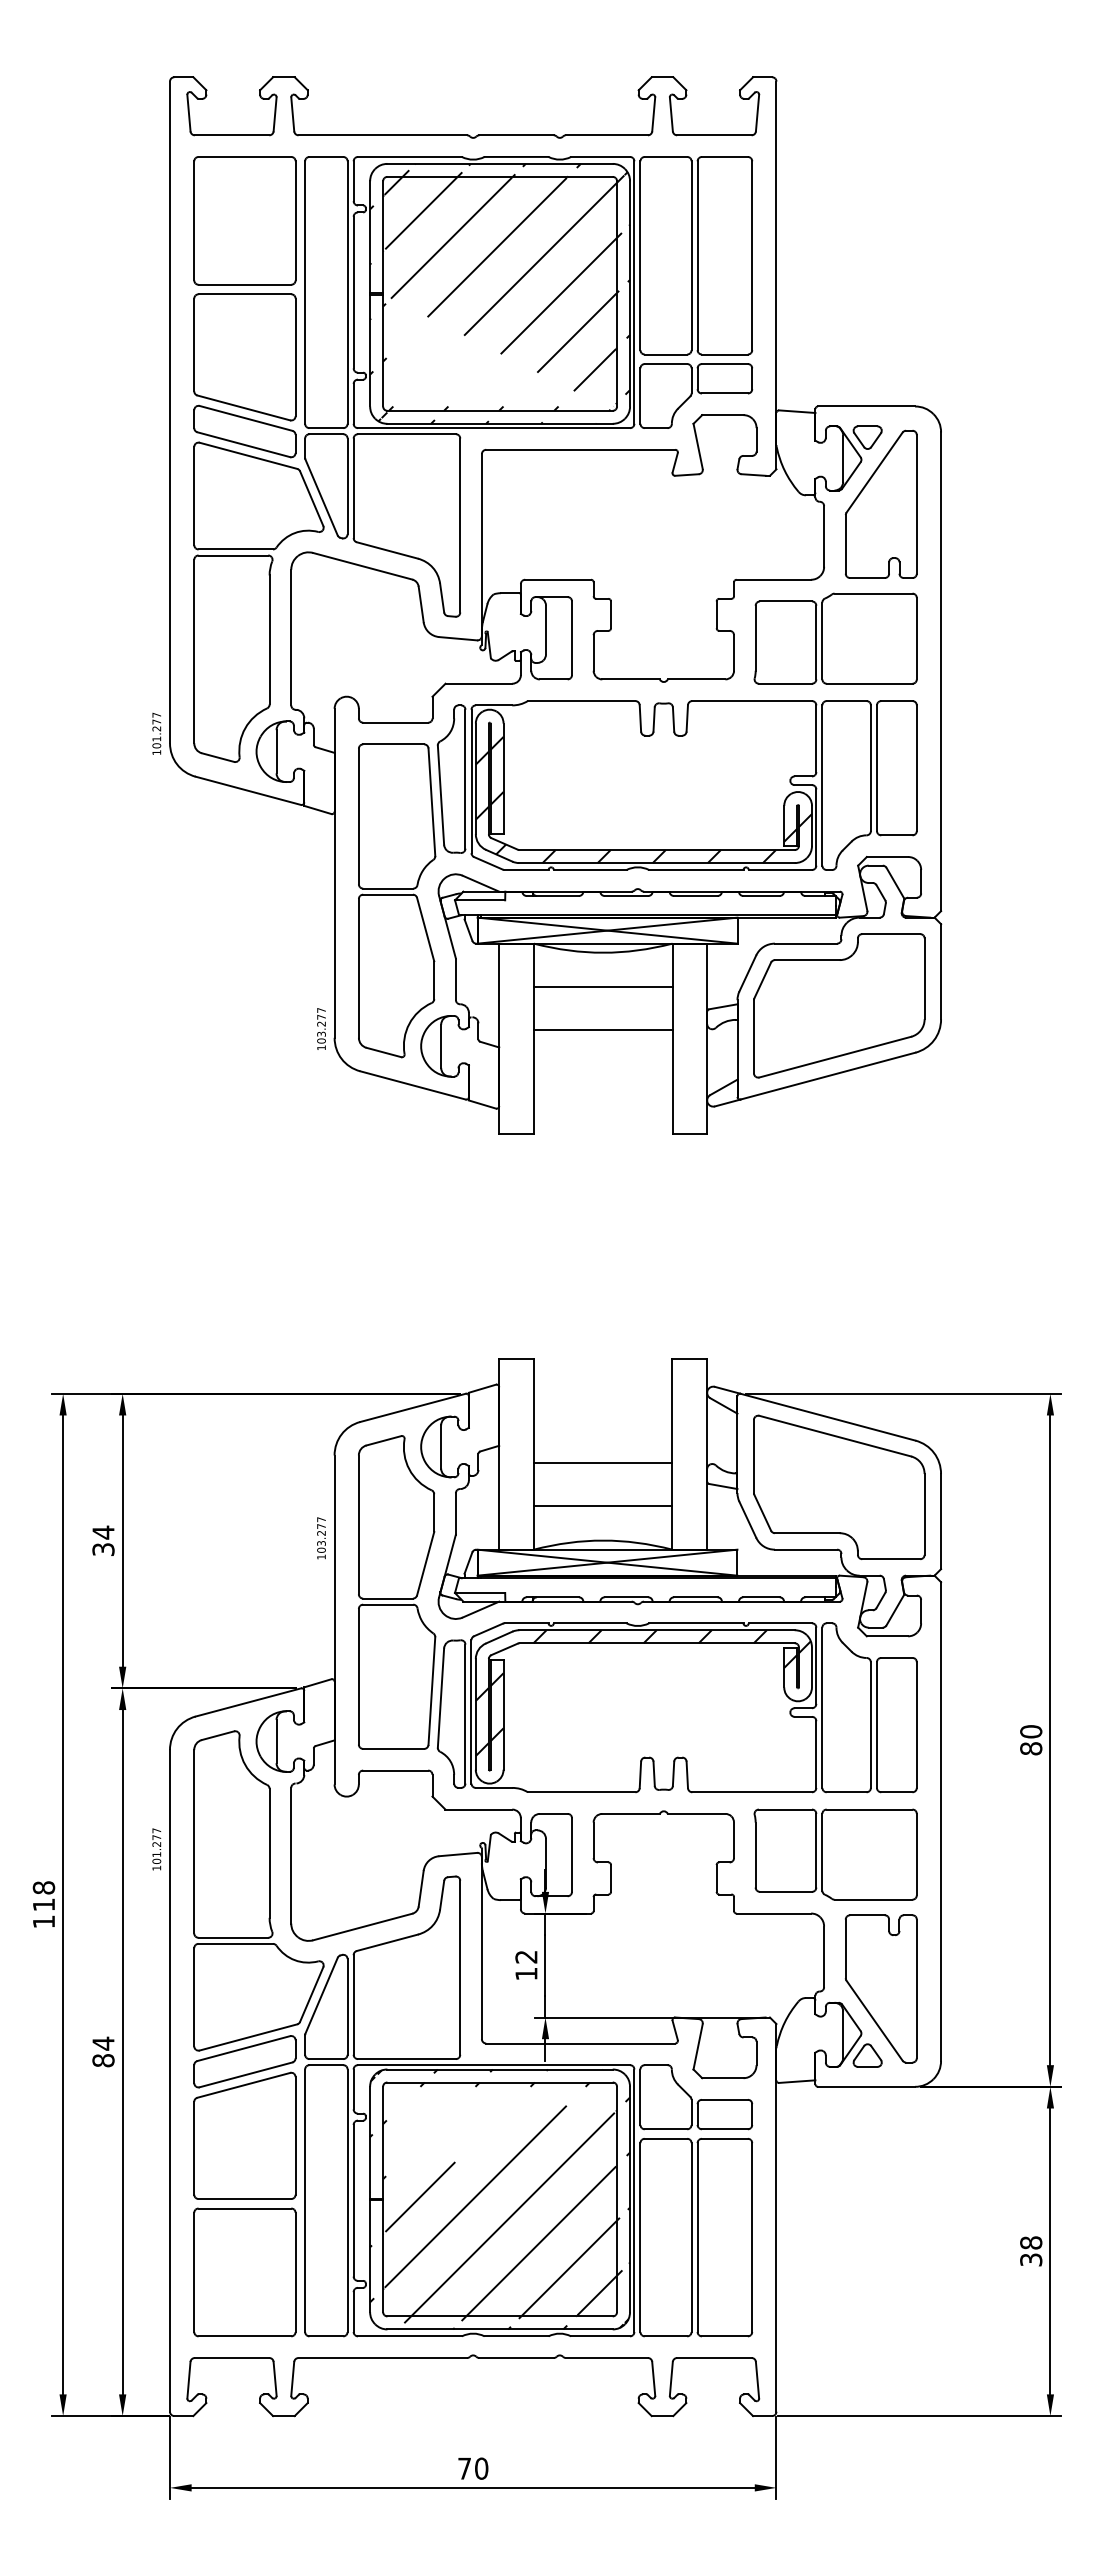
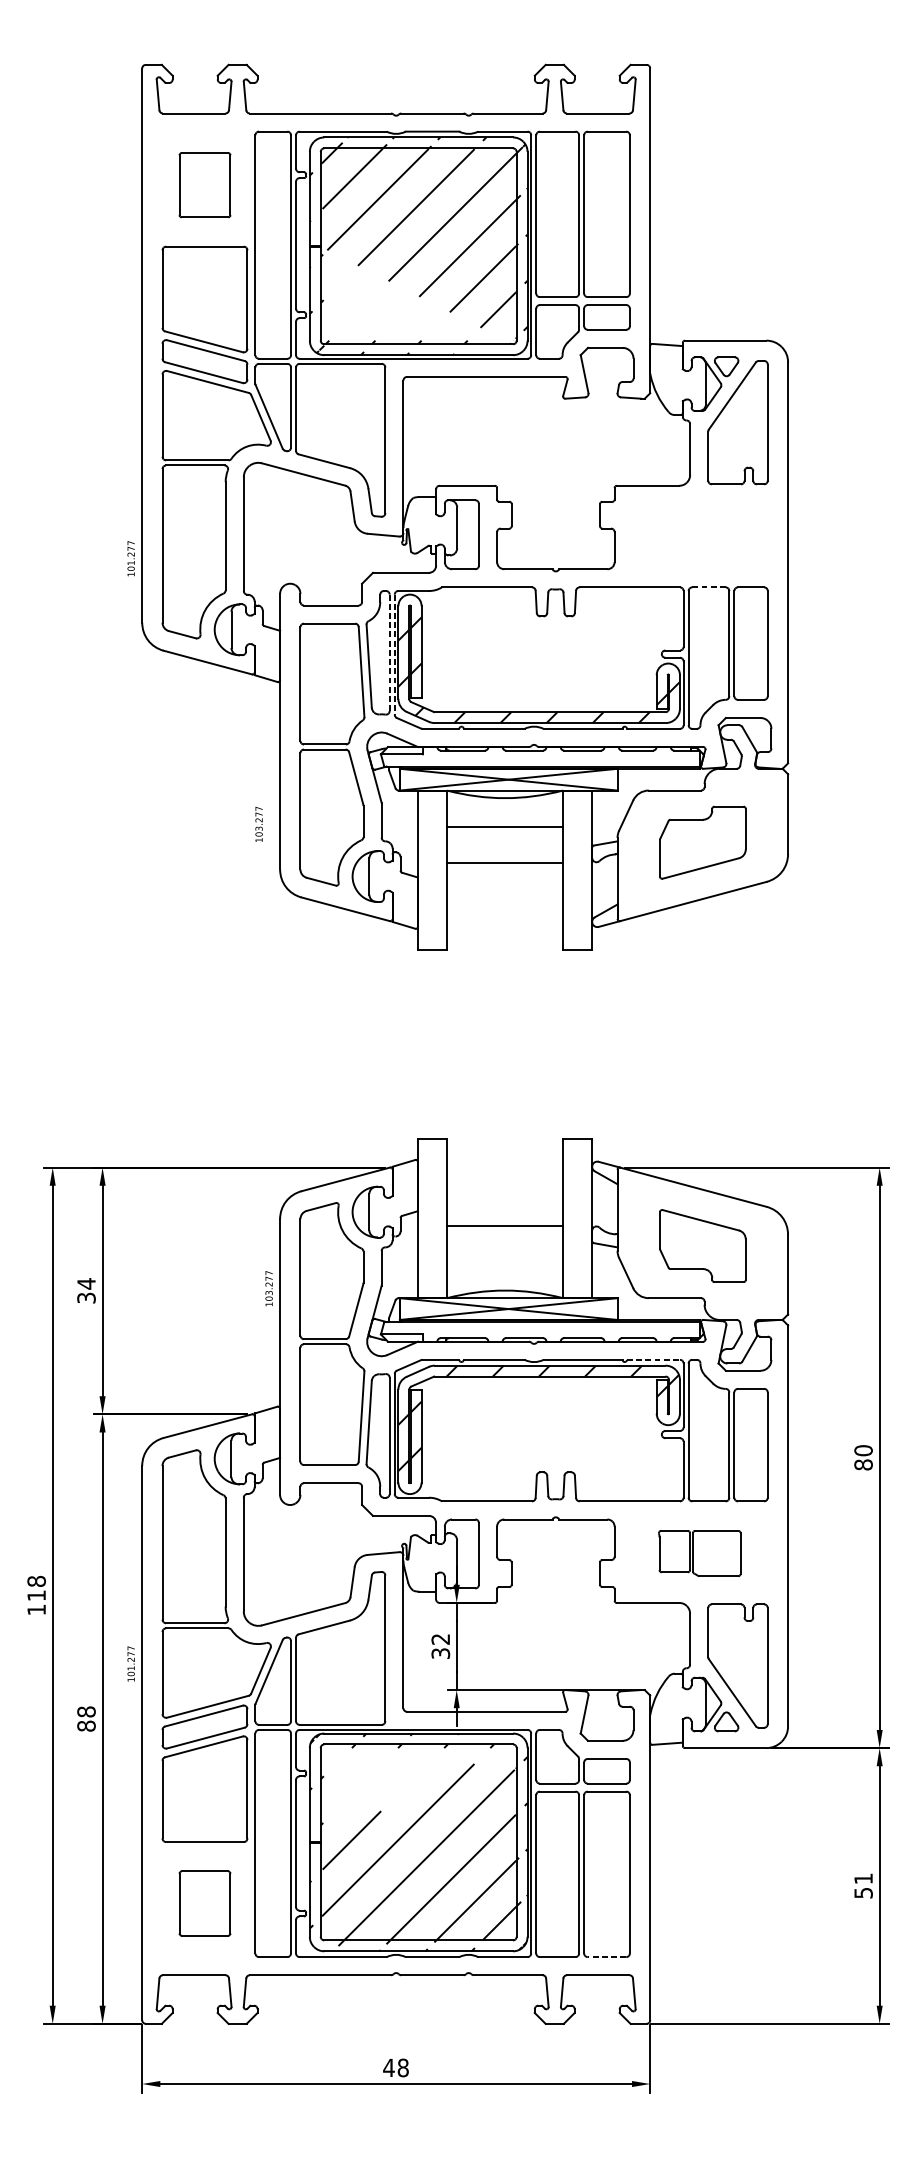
part: (244, 220) -> (204, 184), size x0.6
part: (835, 638) -> (699, 534), removed
line: (846, 701) -> (708, 587), solid -> dashed
text: (156, 733) -> (130, 558), moved
line: (465, 779) -> (389, 653), solid -> dashed
line: (471, 781) -> (394, 654), solid -> dashed
part: (839, 1005) -> (702, 842), size x0.6
text: (321, 1028) -> (259, 823), moved
part: (839, 1487) -> (702, 1246), size x0.6
line: (602, 1506) -> (504, 1262), removed
line: (780, 1623) -> (653, 1360), solid -> dashed
text: (156, 1849) -> (130, 1664), moved
part: (835, 1854) -> (699, 1553), size x0.6
text: (526, 1973) -> (440, 1653), 12 -> 32
text: (103, 2043) -> (86, 1711), 84 -> 88
text: (1031, 2250) -> (863, 1885), 38 -> 51
part: (244, 2272) -> (204, 1903), size x0.6
line: (724, 2336) -> (606, 1957), solid -> dashed
text: (472, 2468) -> (395, 2067), 70 -> 48

